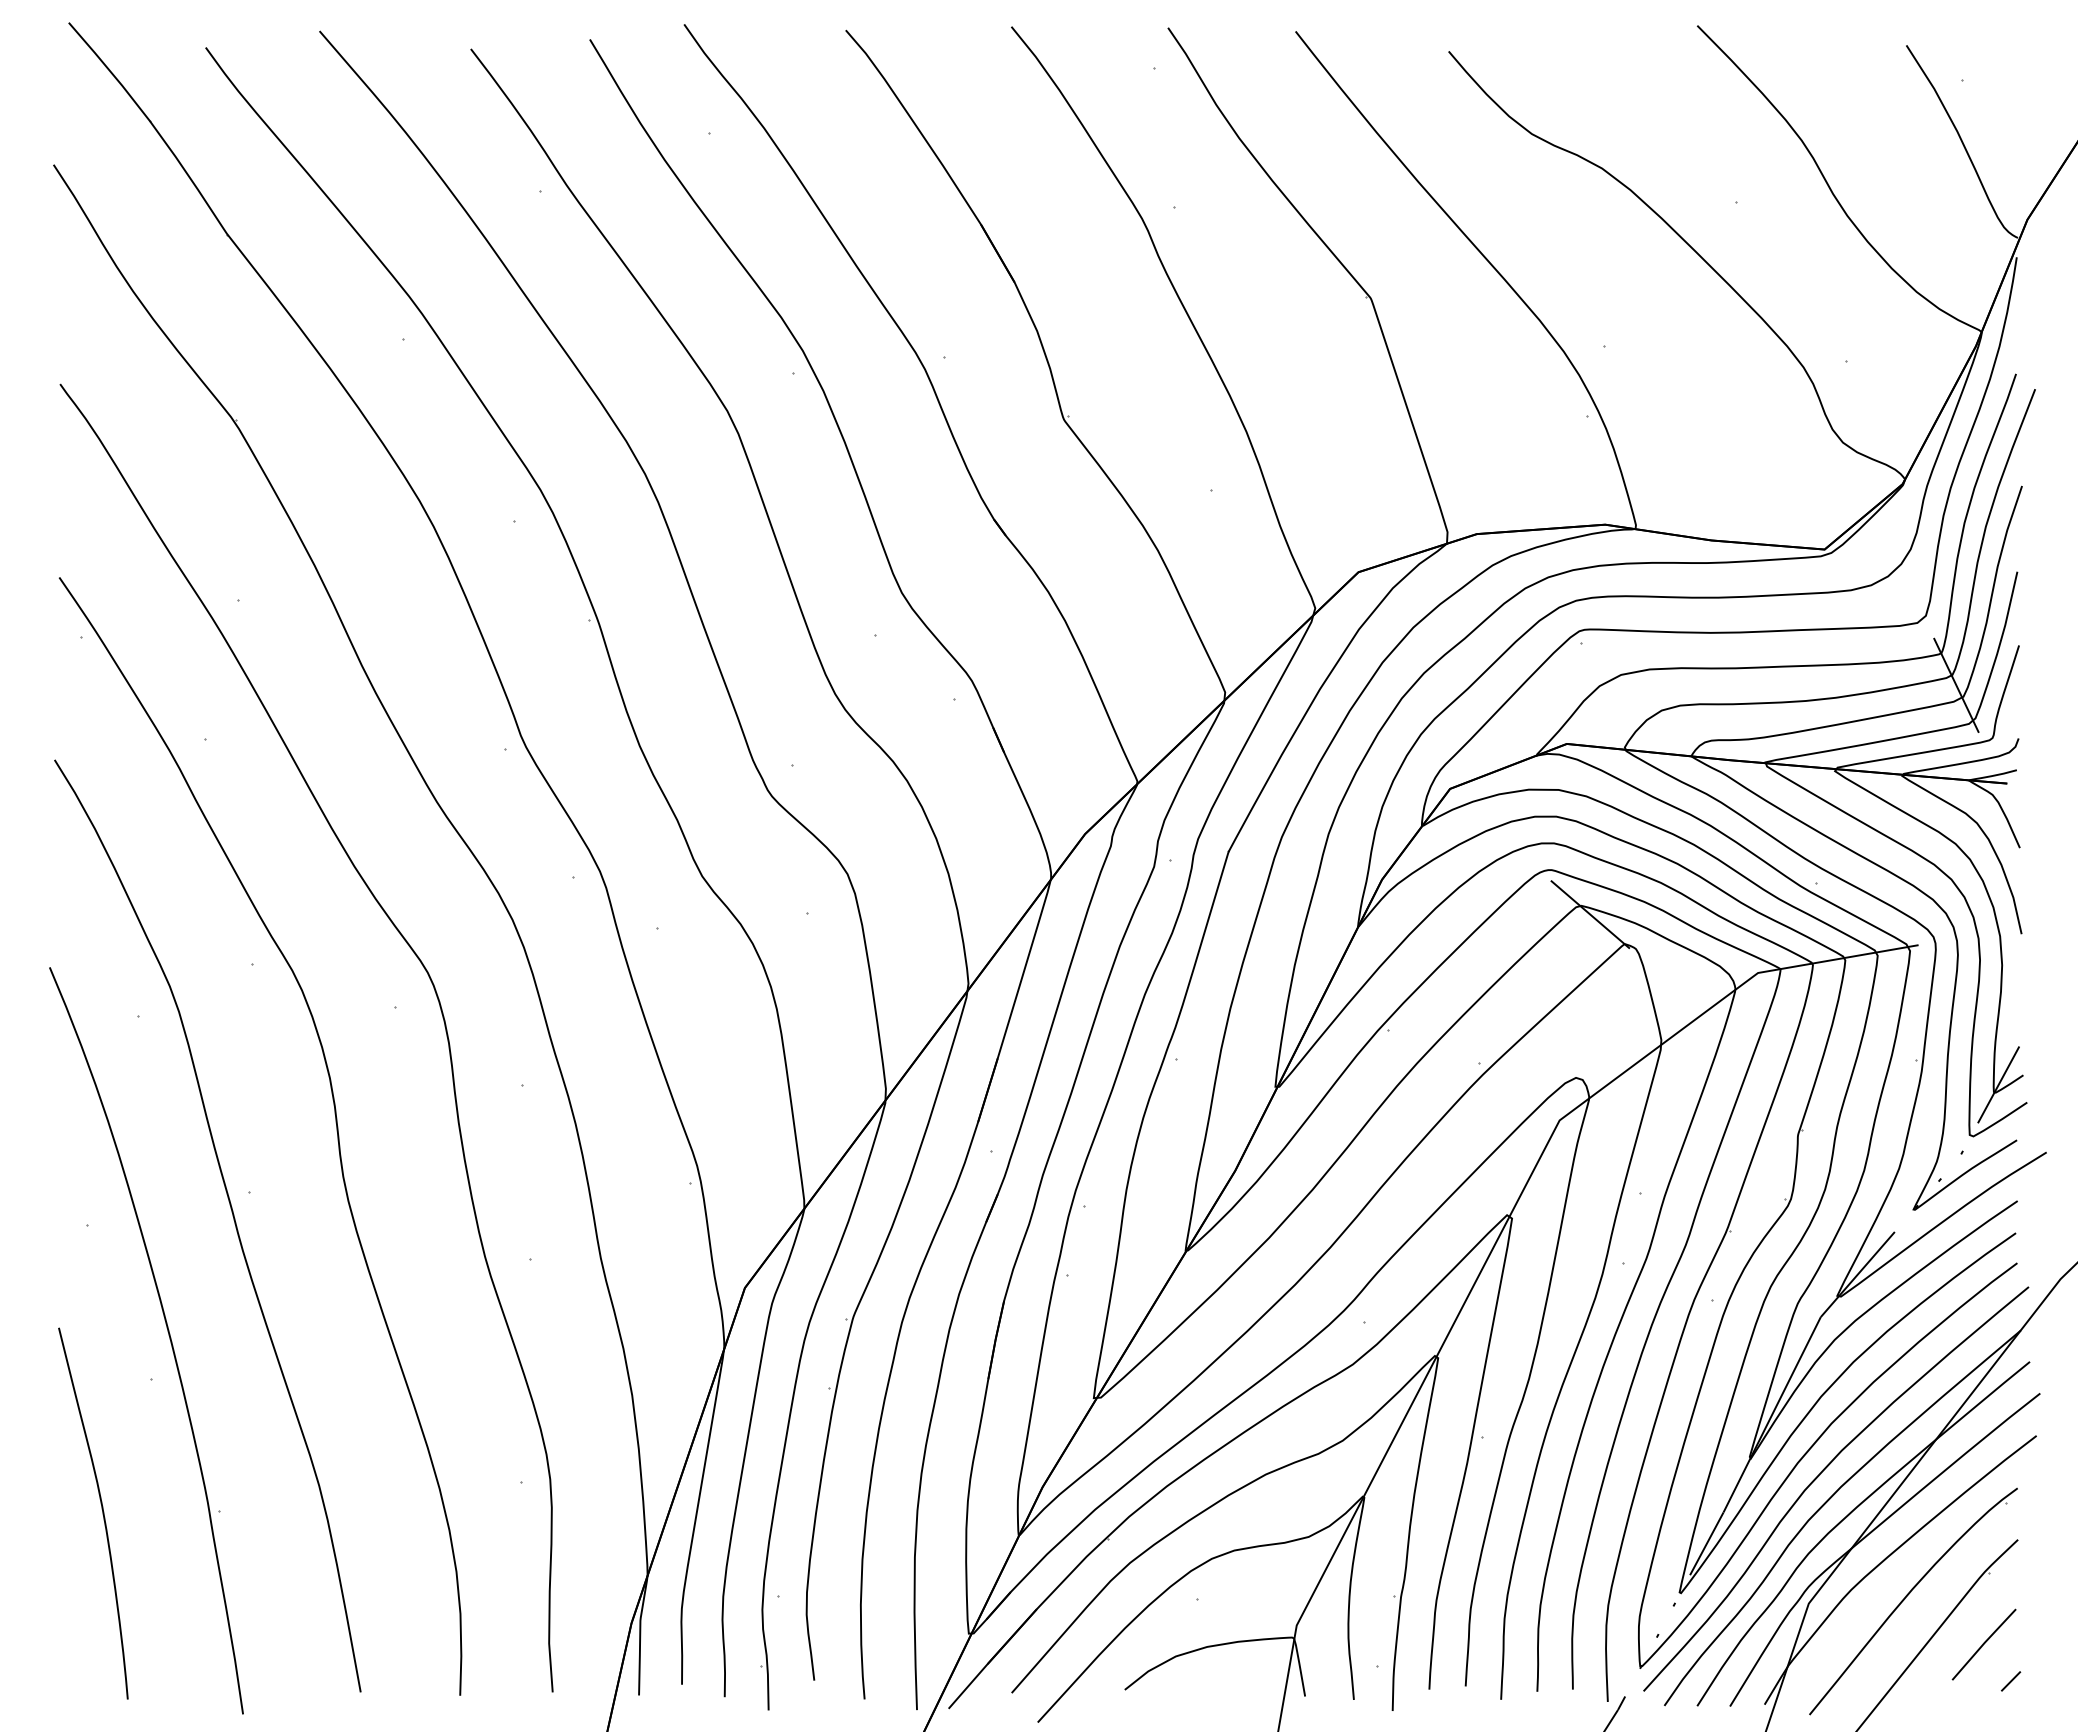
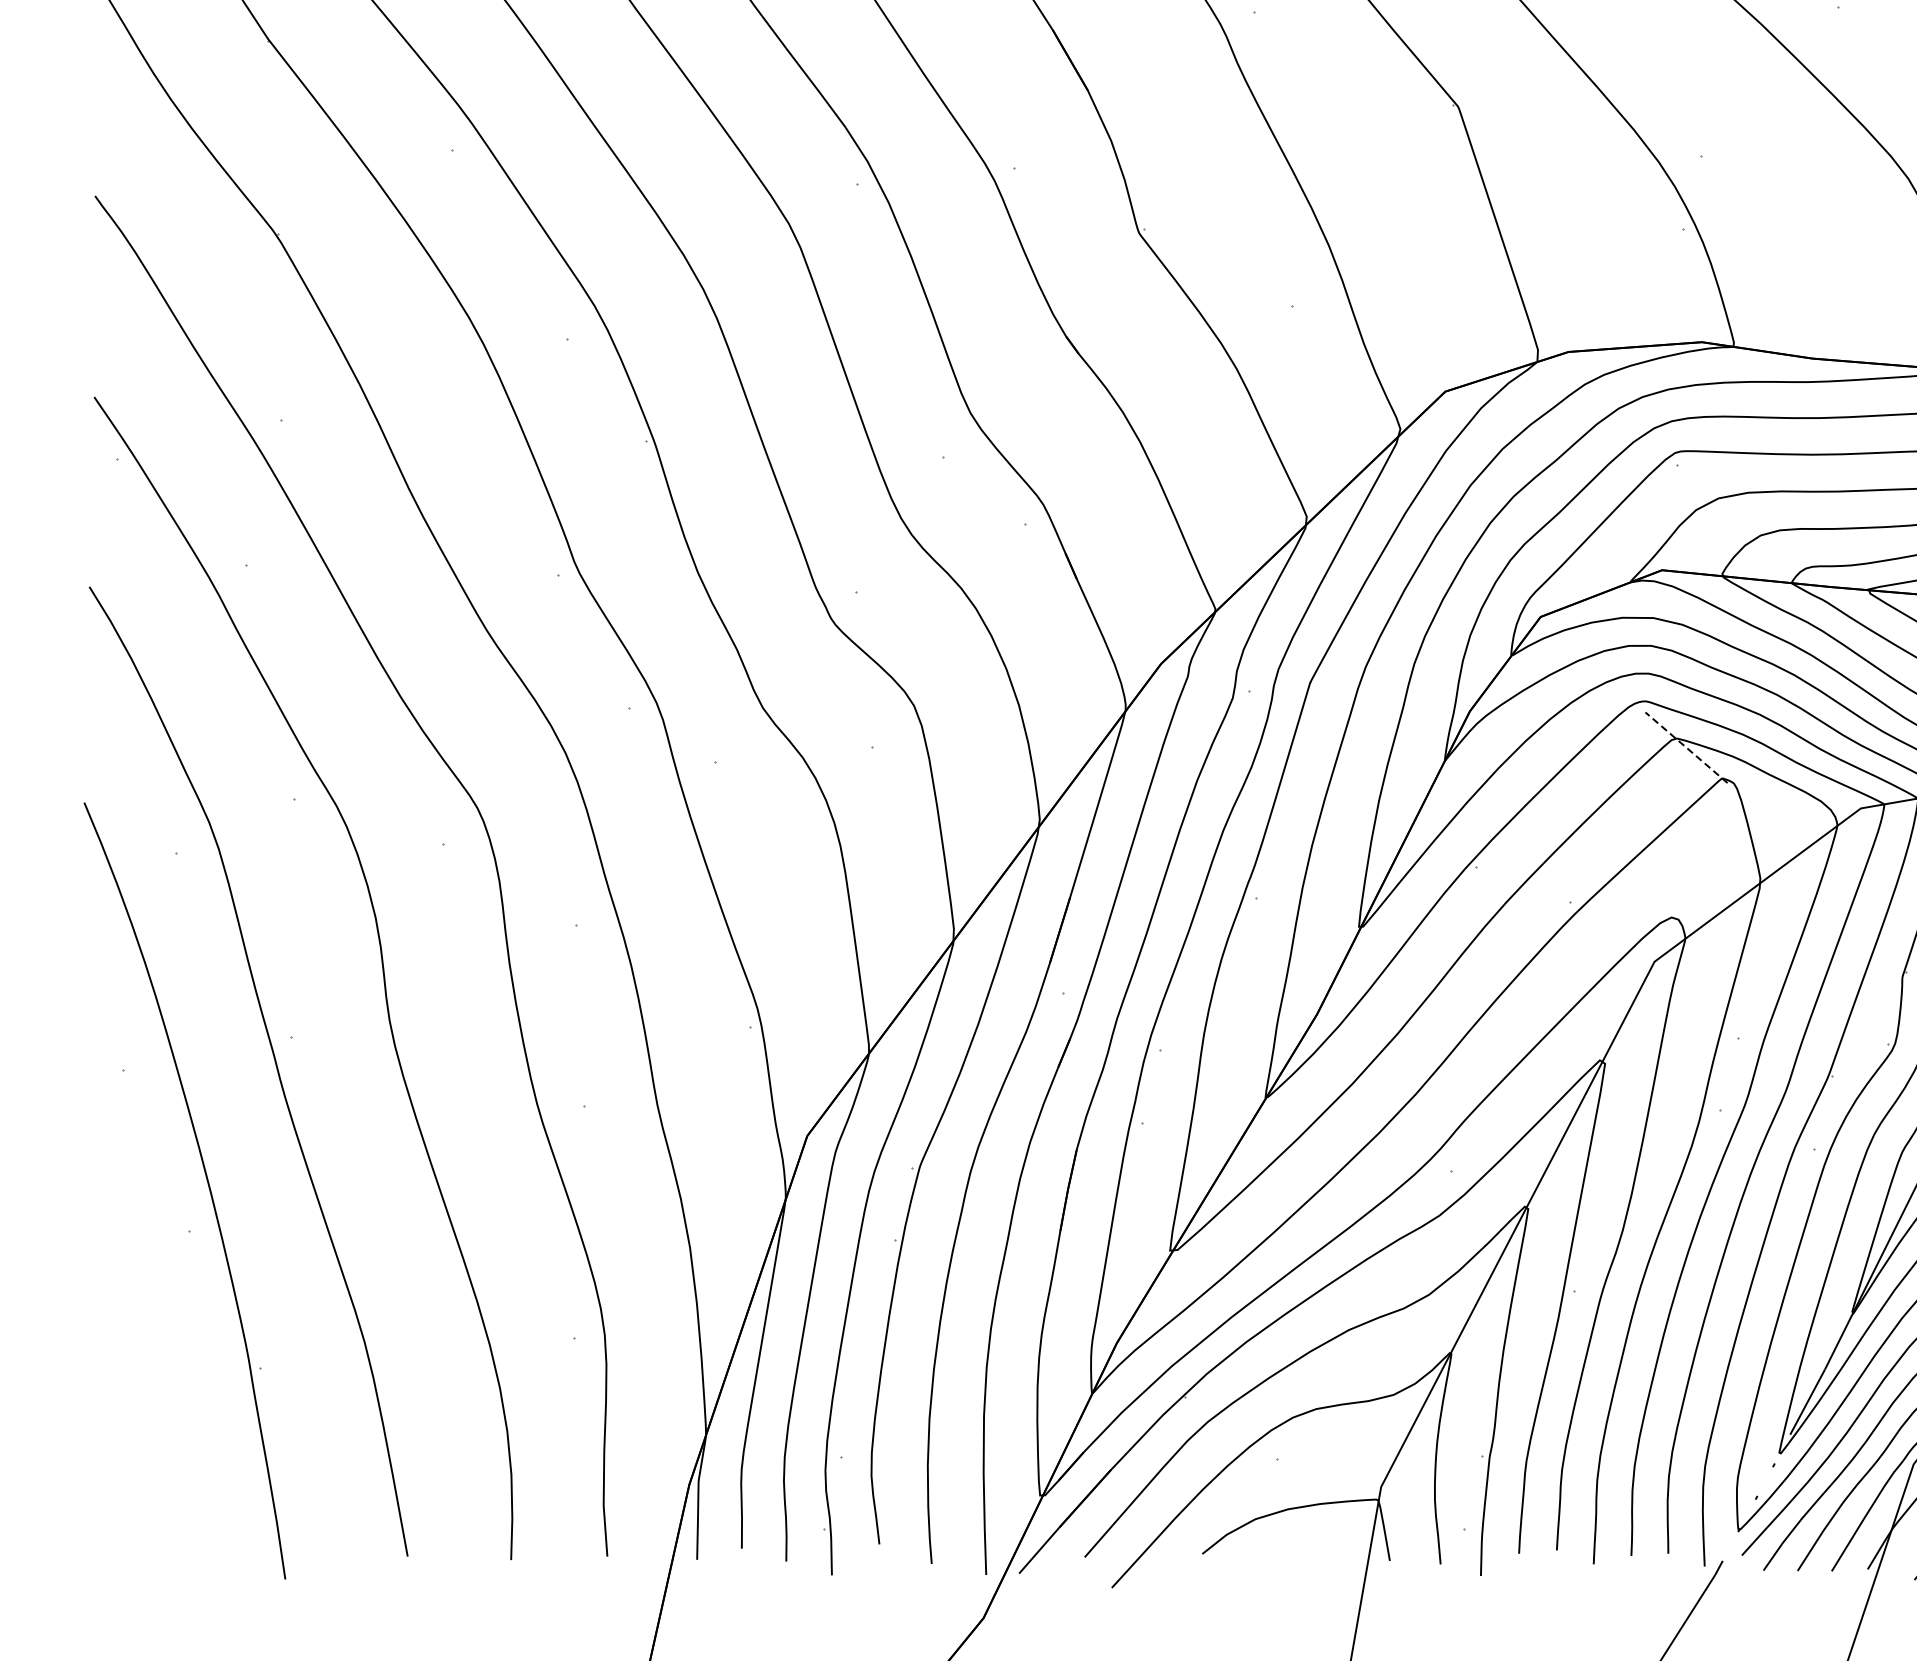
line: (1589, 914) -> (1685, 747), solid -> dashed
curve: (101, 1509) -> (138, 1366), removed

